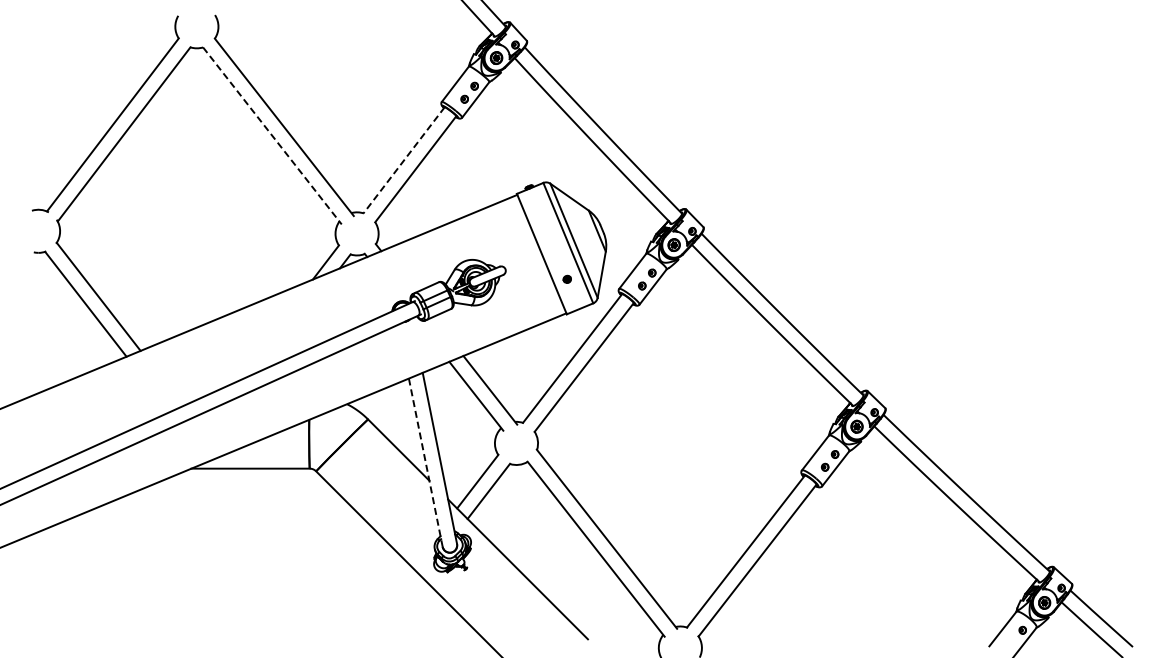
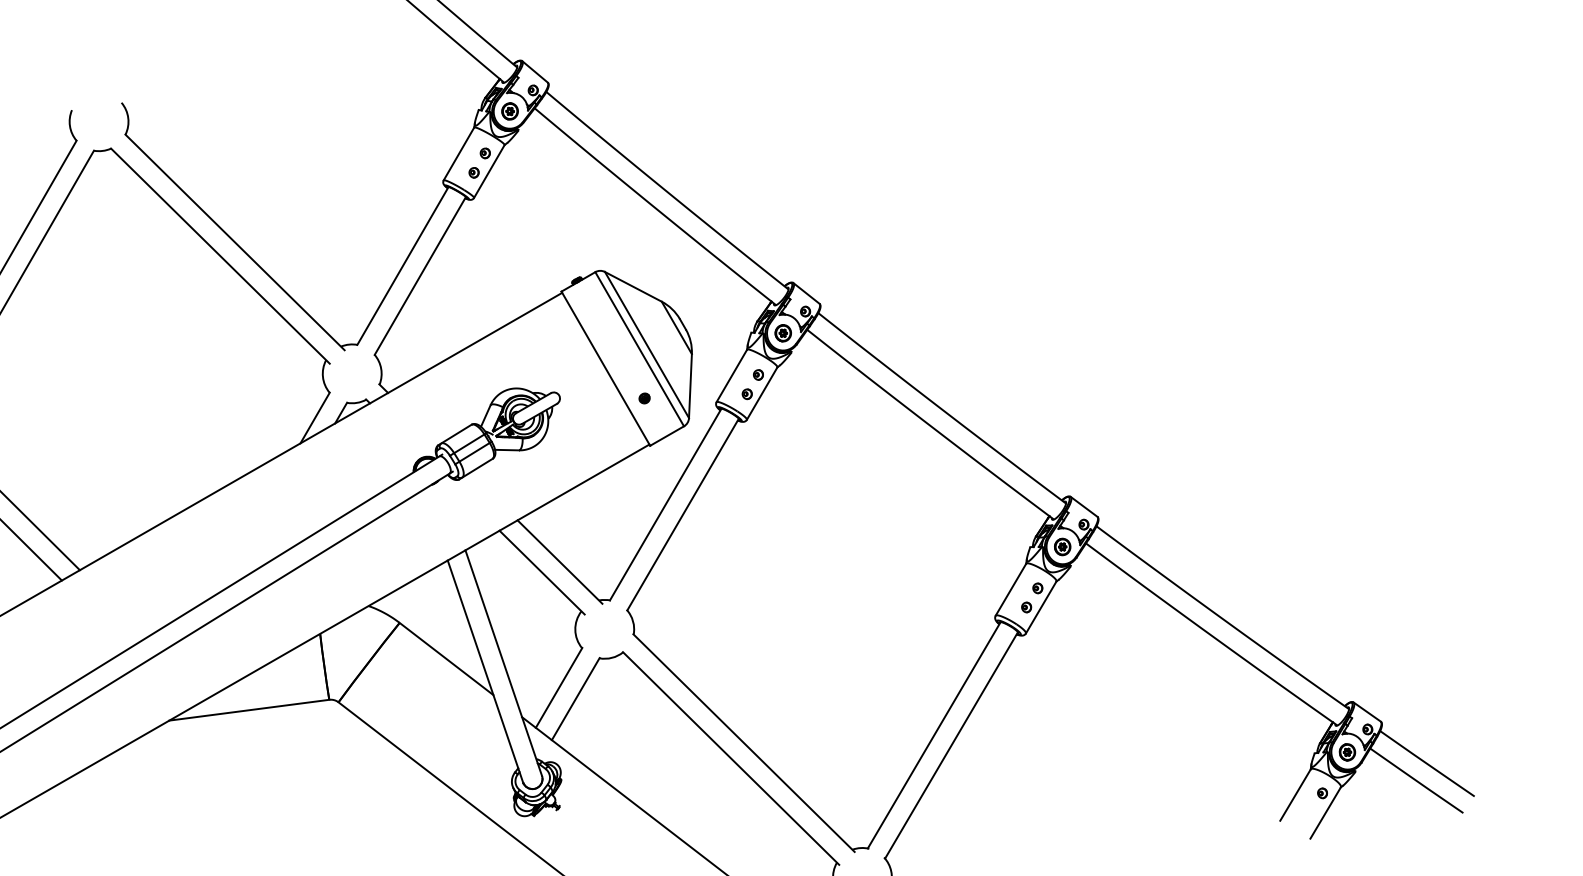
line: (272, 136) -> (220, 256), dashed -> solid
line: (404, 160) -> (403, 266), dashed -> solid
line: (425, 462) -> (484, 671), dashed -> solid

